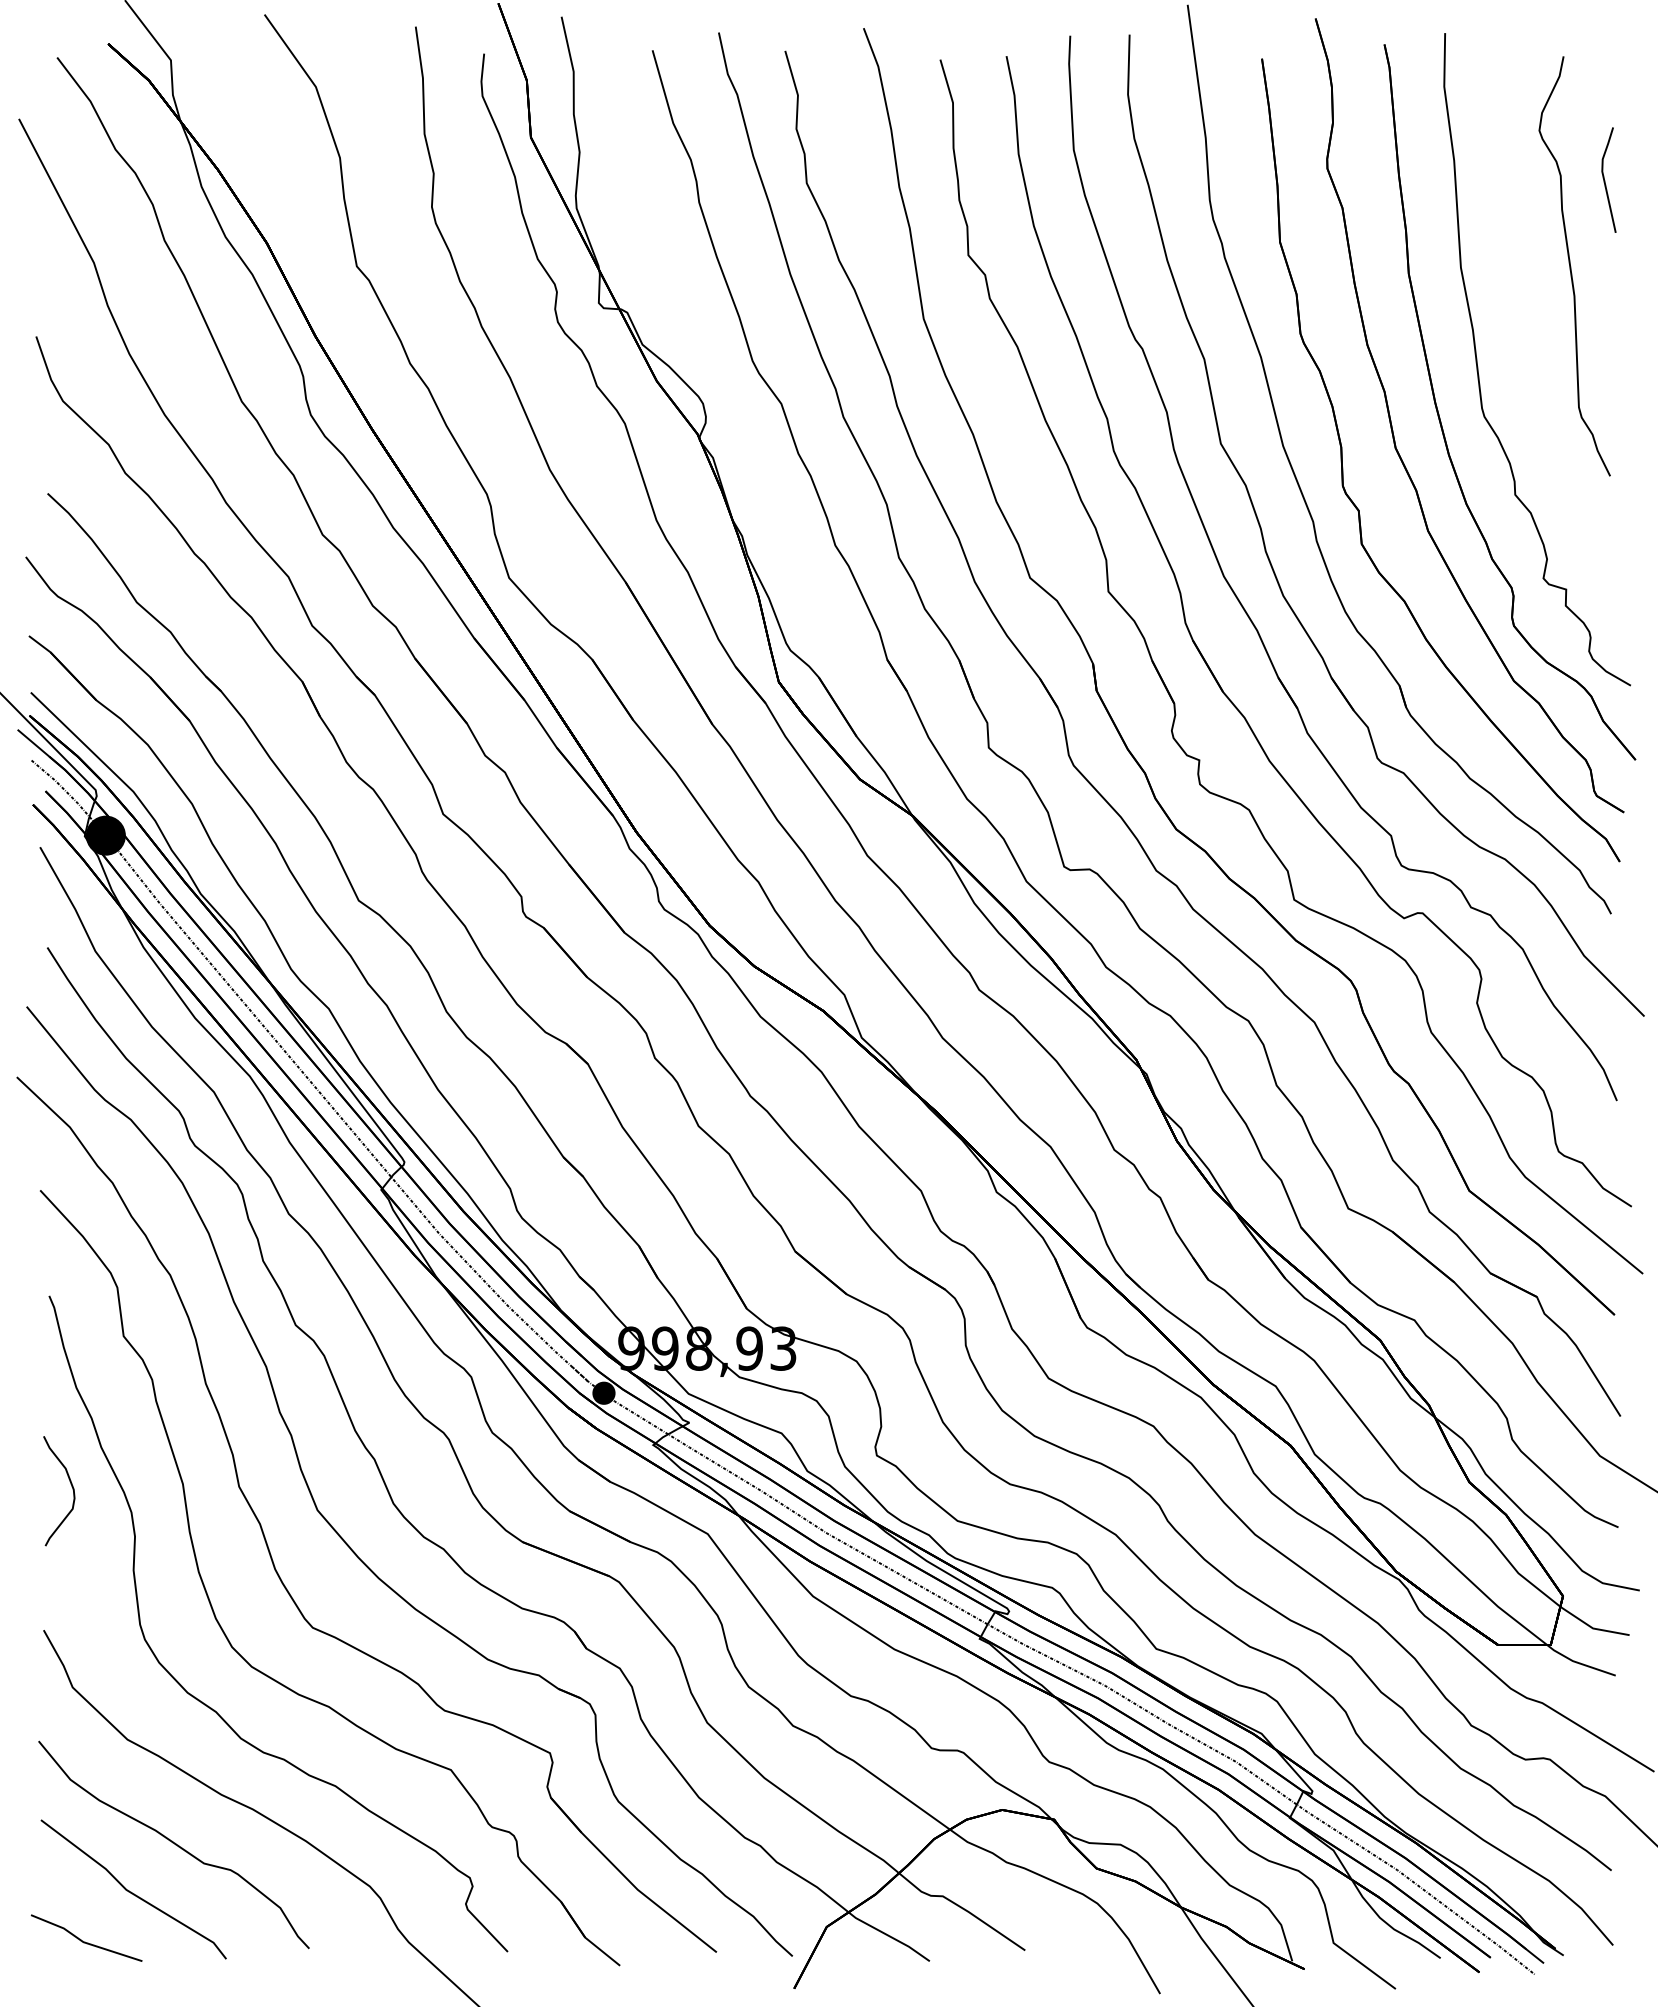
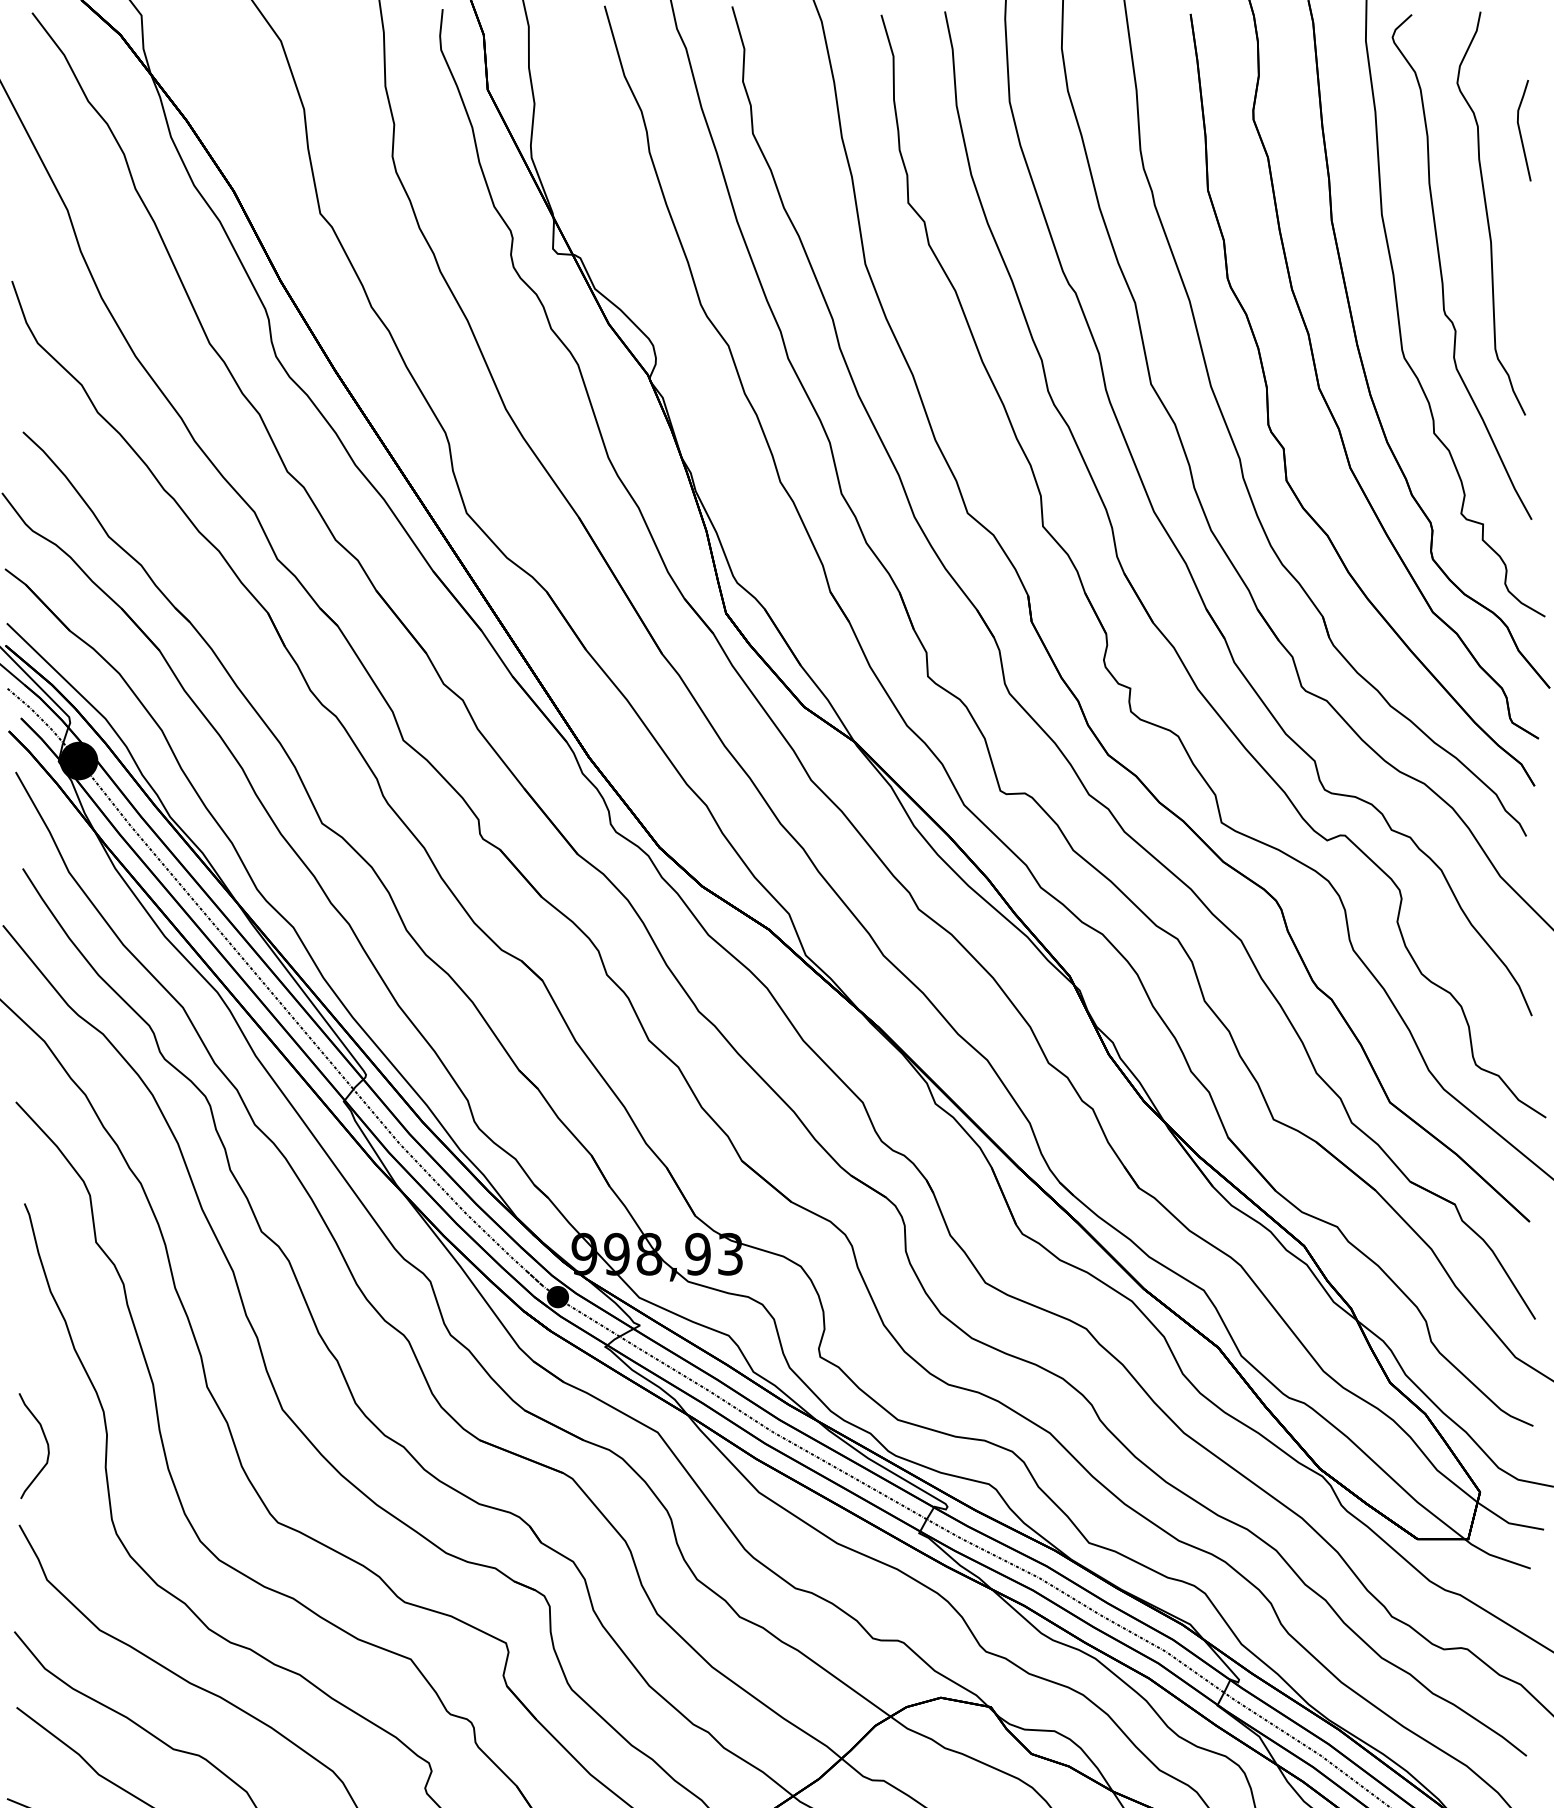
curve: (1523, 325) -> (1442, 270), added
curve: (71, 1486) -> (45, 1441), moved

